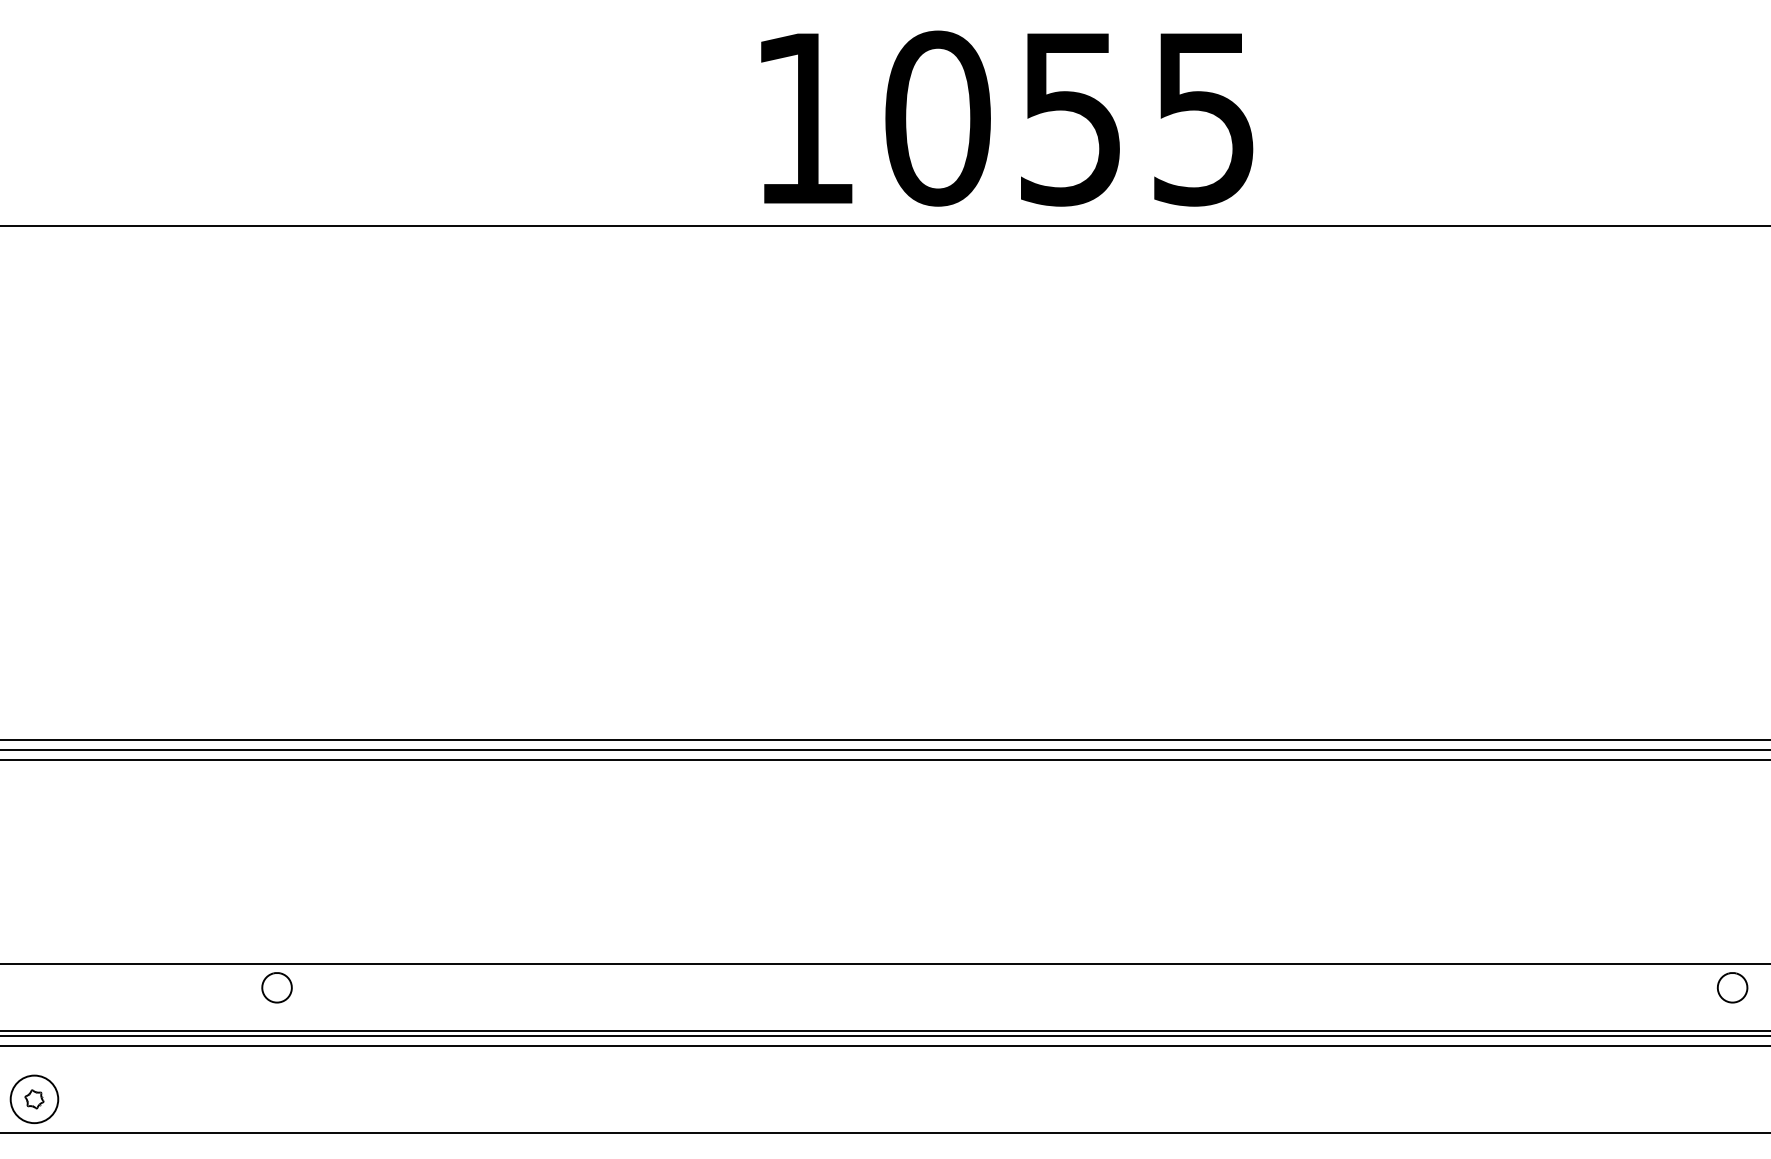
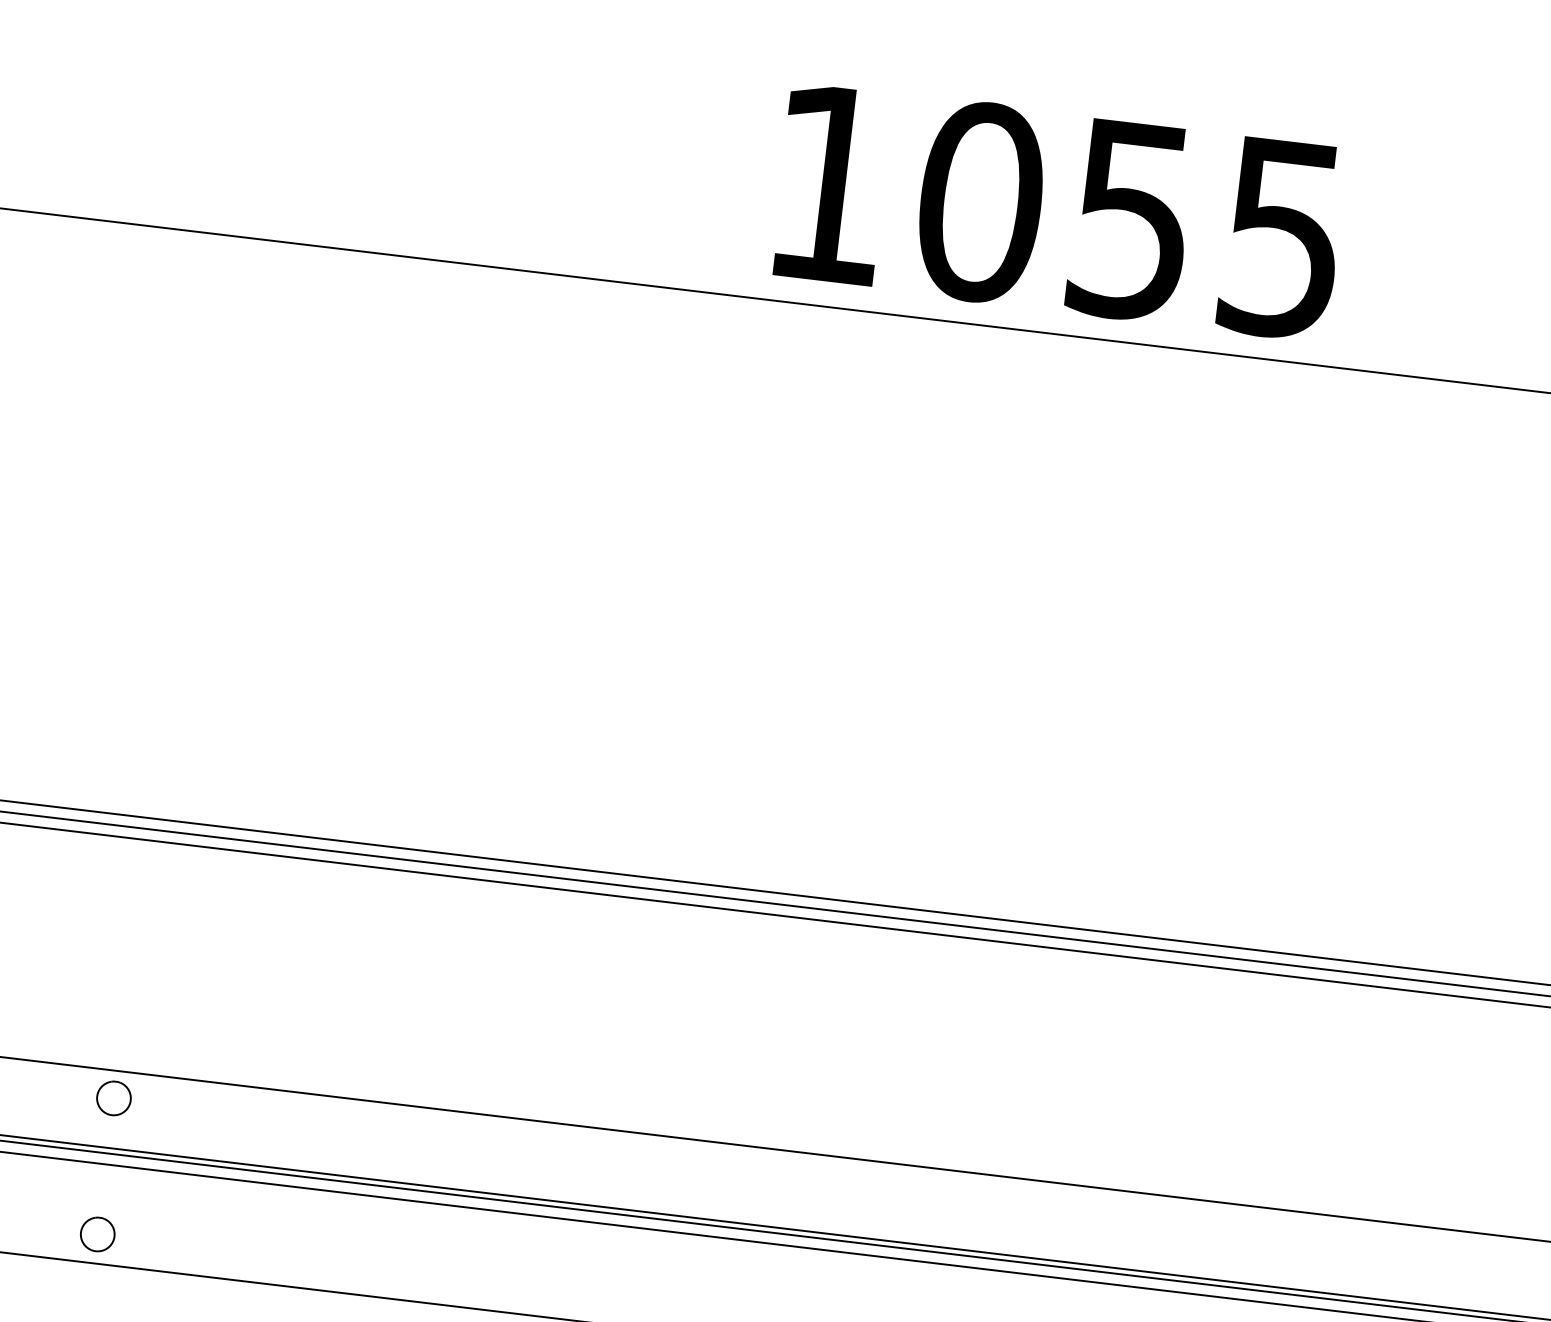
part: (276, 1107) -> (97, 1234), added

